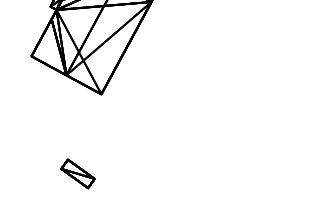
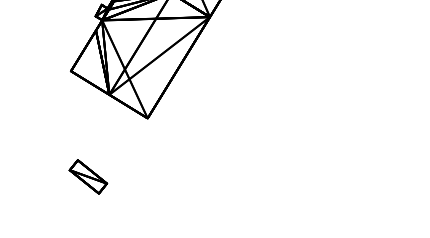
part: (78, 173) -> (88, 176), moved

